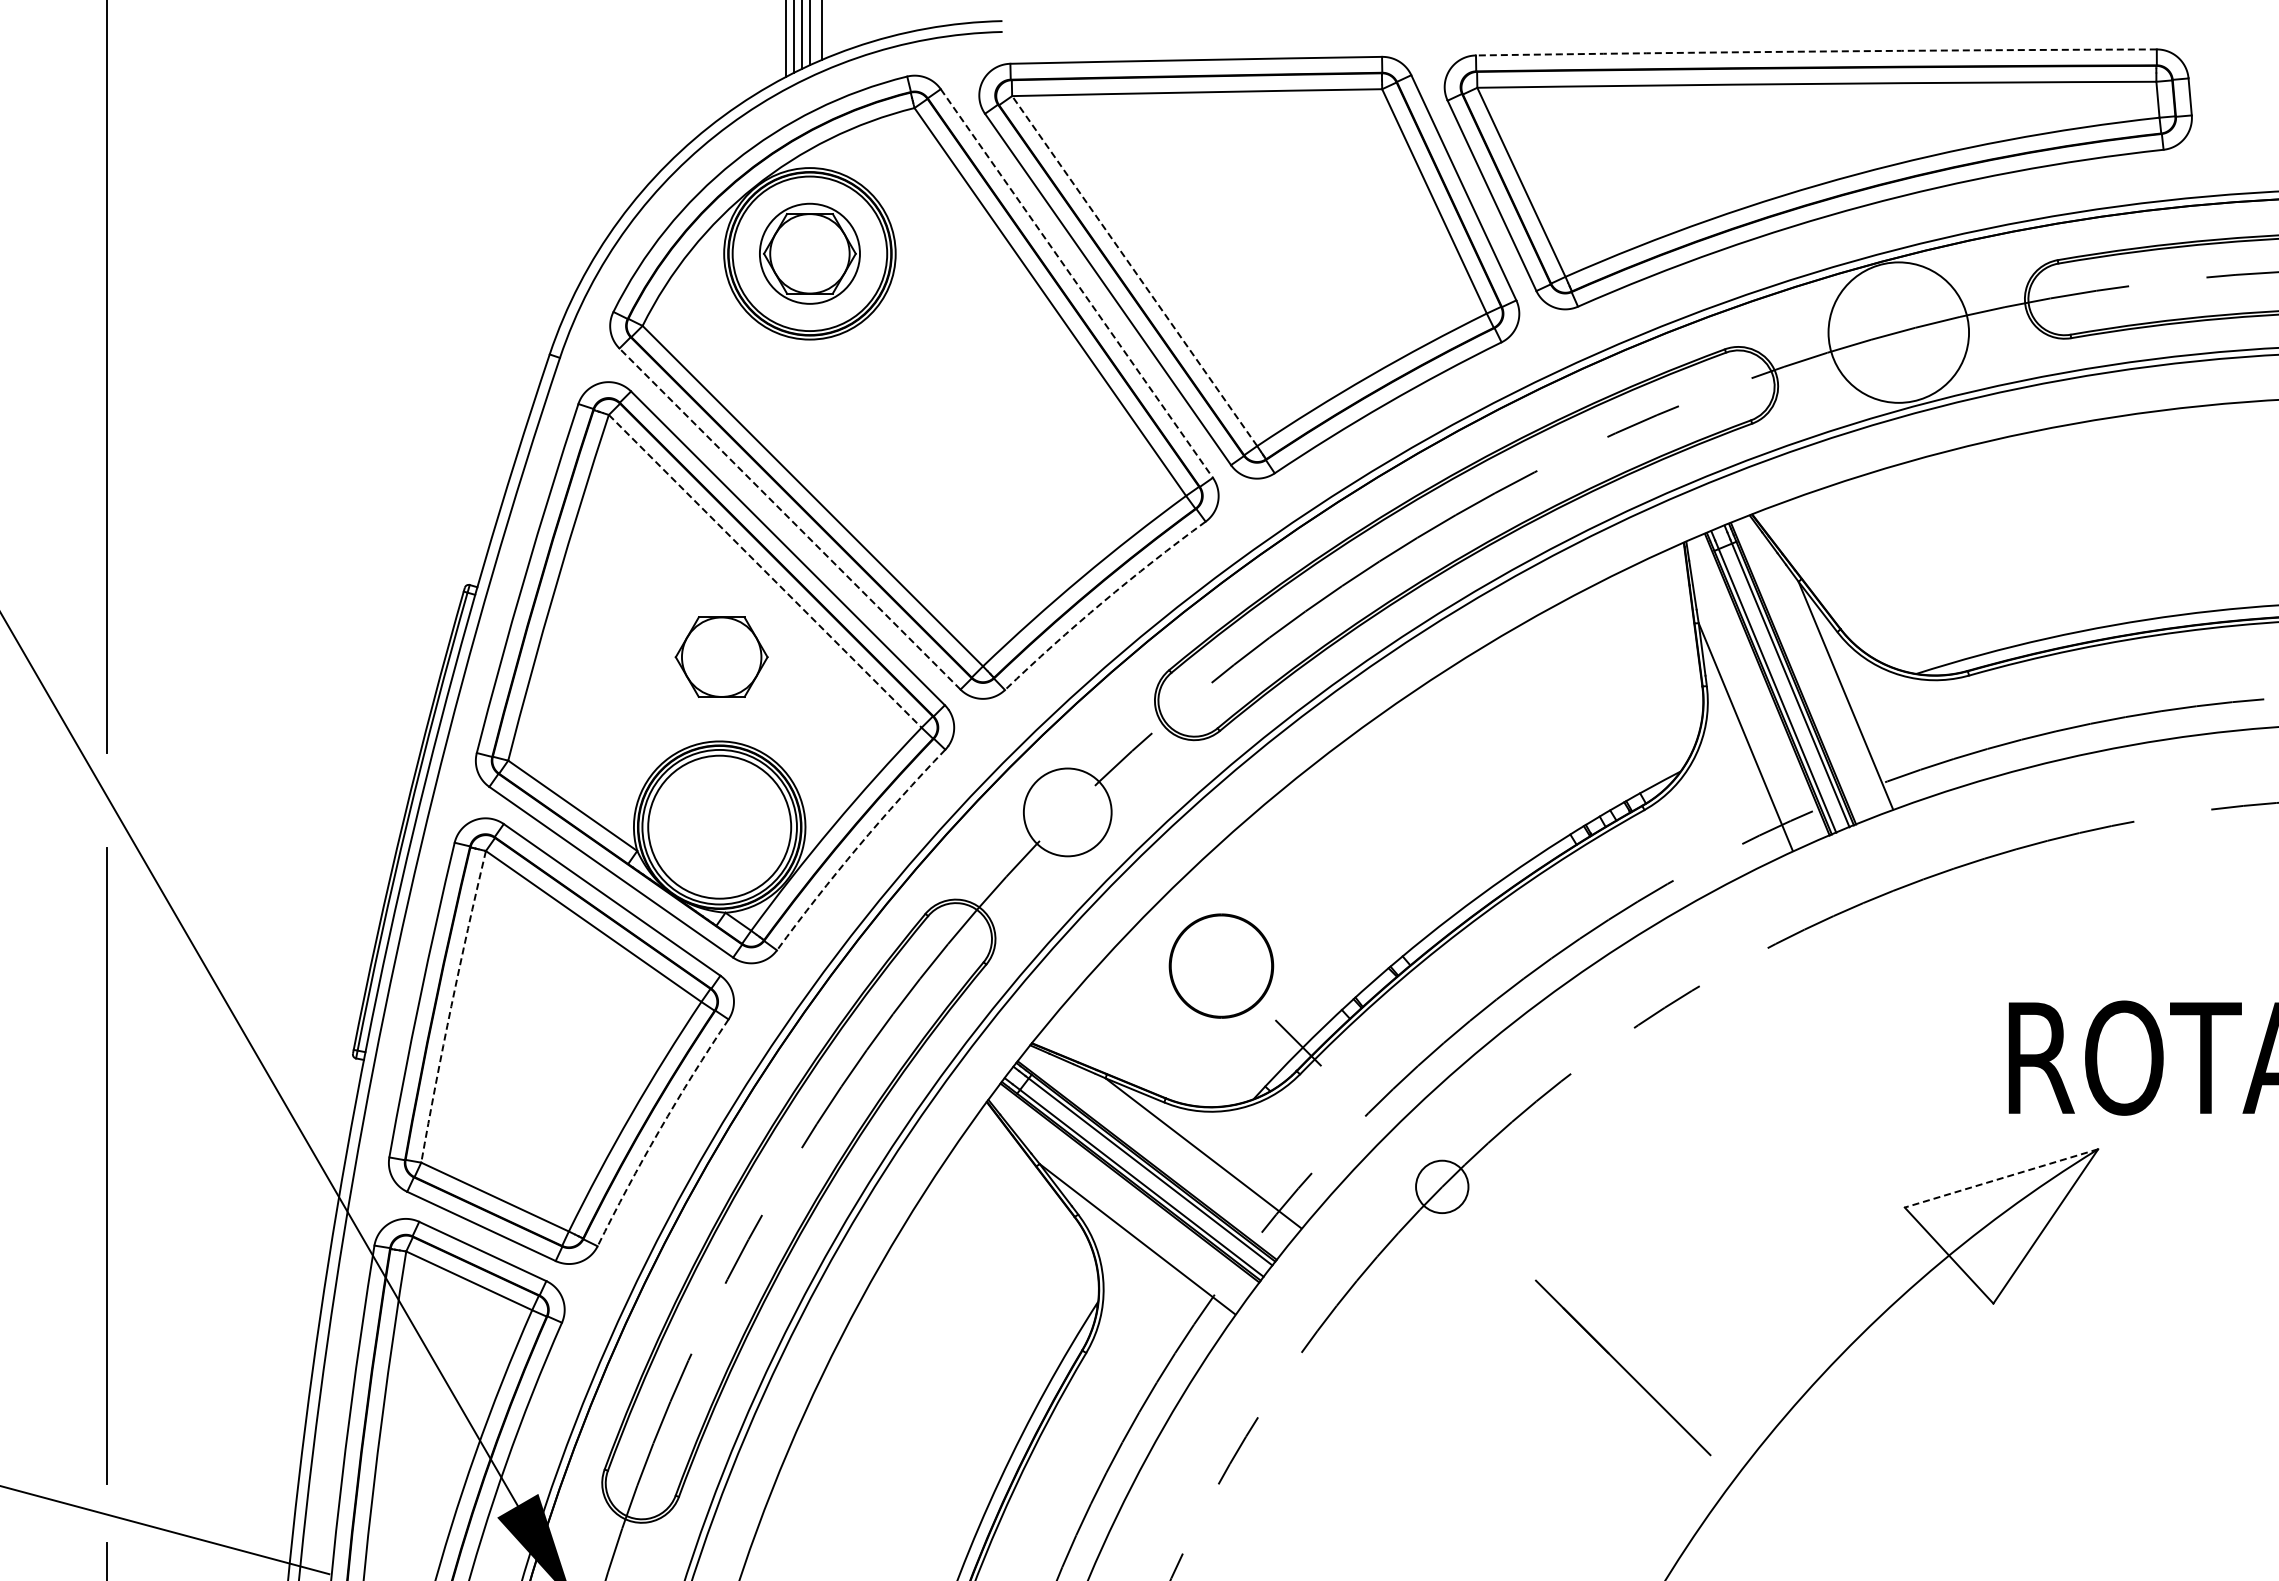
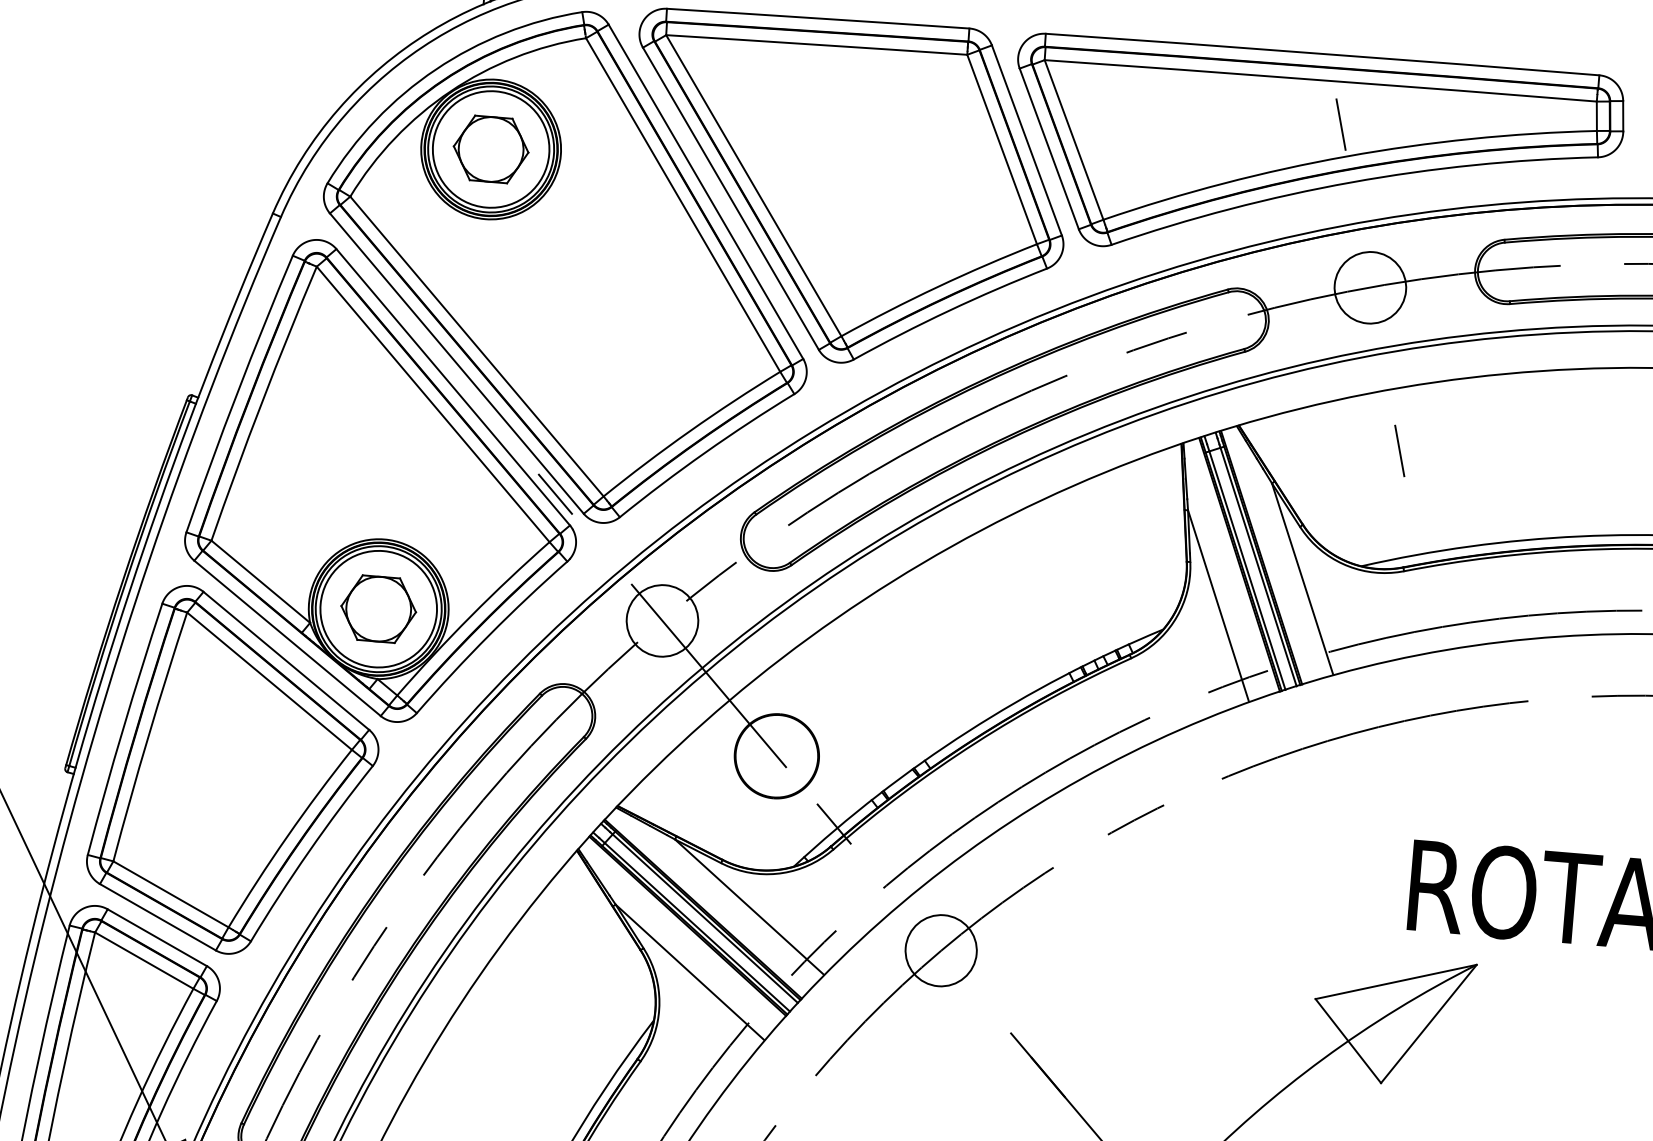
arc: (1816, 51) -> (1322, 53), dashed -> solid
line: (1845, 135) -> (1340, 124), added
circle: (809, 253) -> (490, 149), size x1.43
line: (1134, 271) -> (753, 186), dashed -> solid
line: (1077, 283) -> (706, 191), dashed -> solid
circle: (1898, 332) -> (1370, 287), size x0.62
line: (789, 518) -> (456, 363), dashed -> solid
line: (1951, 528) -> (1399, 450), added
line: (765, 571) -> (433, 404), dashed -> solid
arc: (1102, 602) -> (705, 452), dashed -> solid
part: (721, 656) -> (378, 608), moved
line: (923, 668) -> (555, 494), added
arc: (857, 847) -> (489, 635), dashed -> solid
line: (1129, 874) -> (708, 675), added
arc: (451, 1006) -> (148, 736), dashed -> solid
arc: (659, 1130) -> (309, 851), dashed -> solid
line: (2001, 1178) -> (1396, 982), dashed -> solid
circle: (1441, 1186) -> (940, 950), size x1.67

